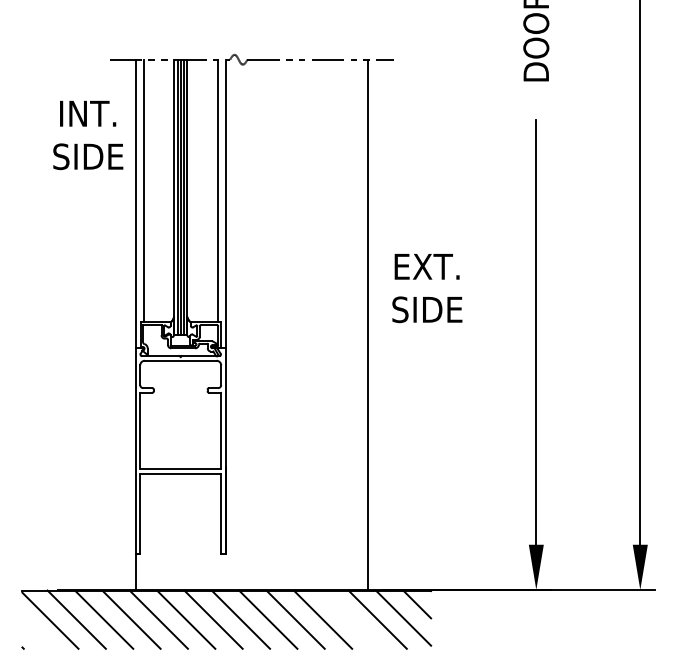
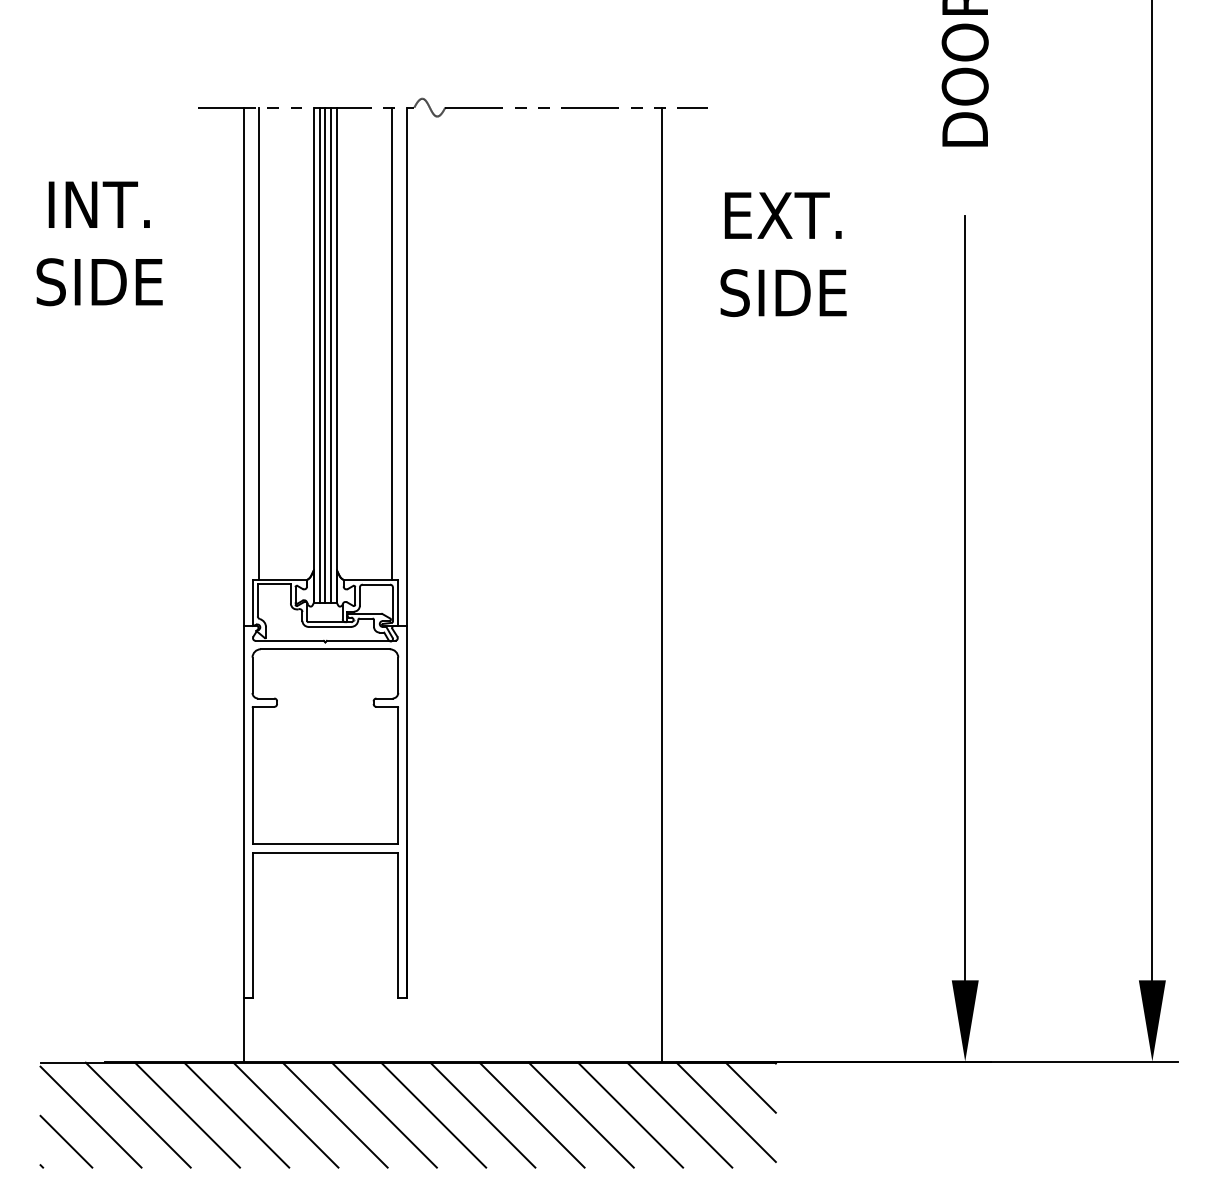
text: (88, 135) -> (100, 243), moved
text: (427, 288) -> (783, 254), moved
line: (350, 619) -> (630, 1114), added
line: (36, 634) -> (65, 1141), added

